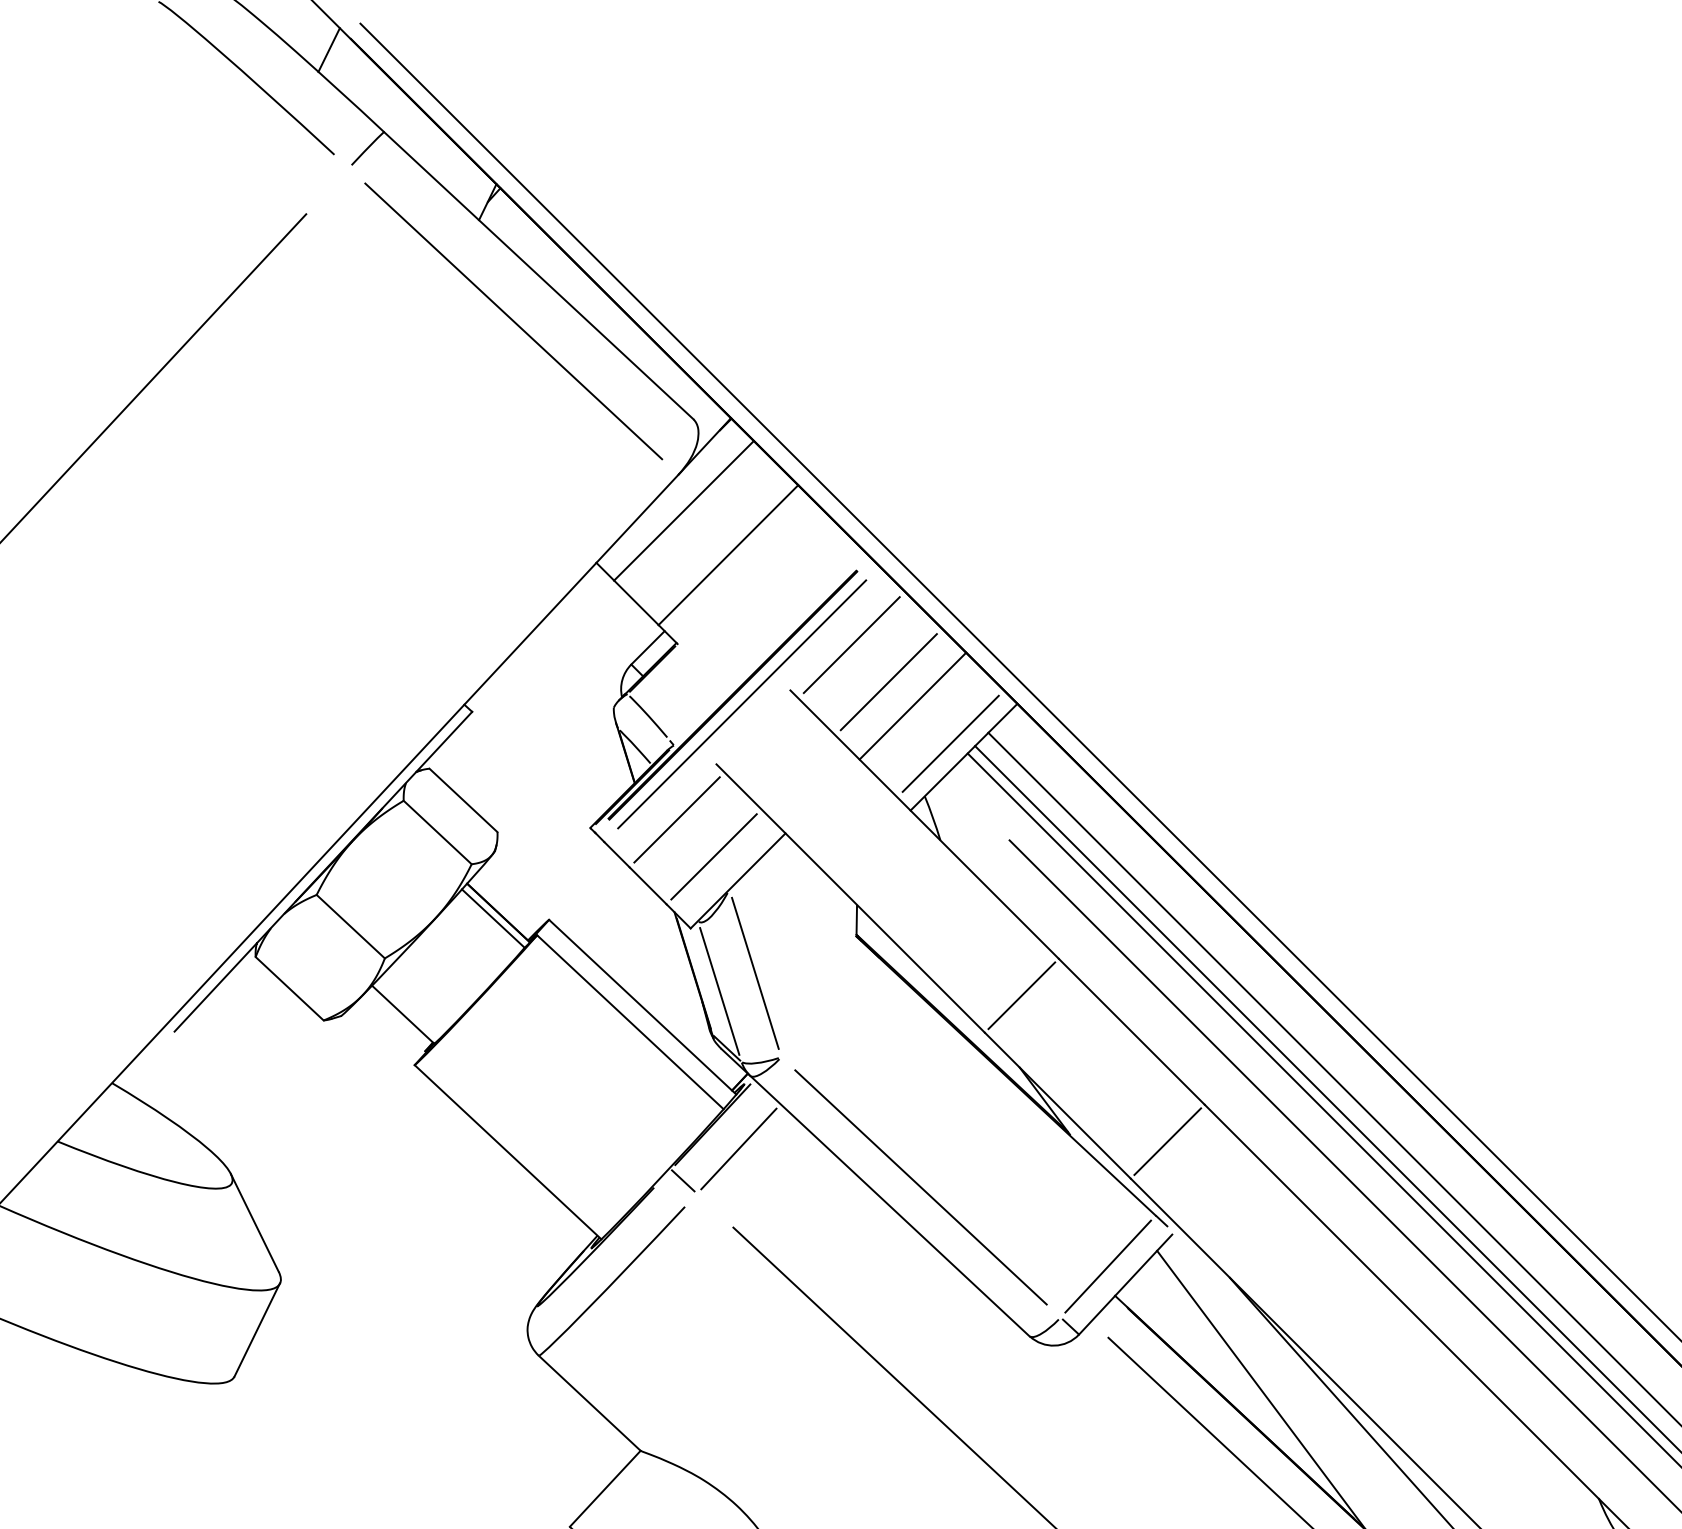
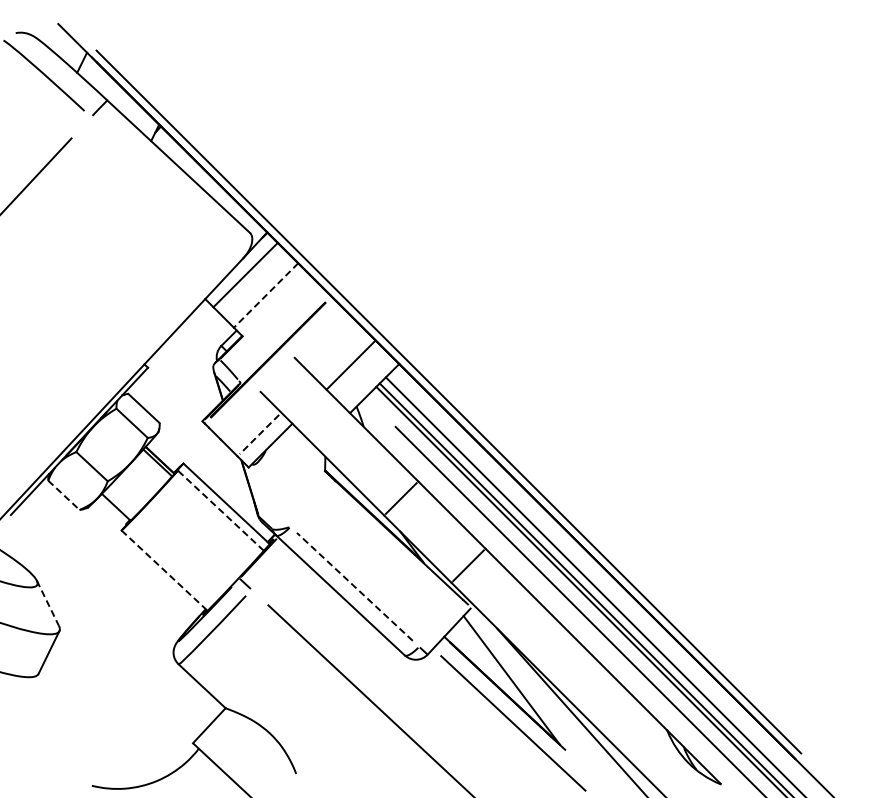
line: (512, 320) -> (166, 187), removed
line: (729, 555) -> (266, 295), solid -> dashed
line: (850, 644) -> (322, 336), removed
line: (887, 680) -> (339, 353), removed
line: (742, 704) -> (272, 364), removed
line: (950, 743) -> (368, 382), removed
line: (677, 819) -> (242, 417), removed
line: (714, 856) -> (259, 434), solid -> dashed
line: (755, 973) -> (278, 488), removed
line: (290, 989) -> (64, 495), solid -> dashed
line: (720, 991) -> (262, 496), removed
line: (629, 1021) -> (220, 510), solid -> dashed
line: (737, 1147) -> (270, 568), removed
line: (507, 1151) -> (164, 570), solid -> dashed
line: (920, 1186) -> (354, 586), solid -> dashed
line: (256, 1223) -> (48, 603), solid -> dashed
line: (1106, 1266) -> (440, 623), removed

